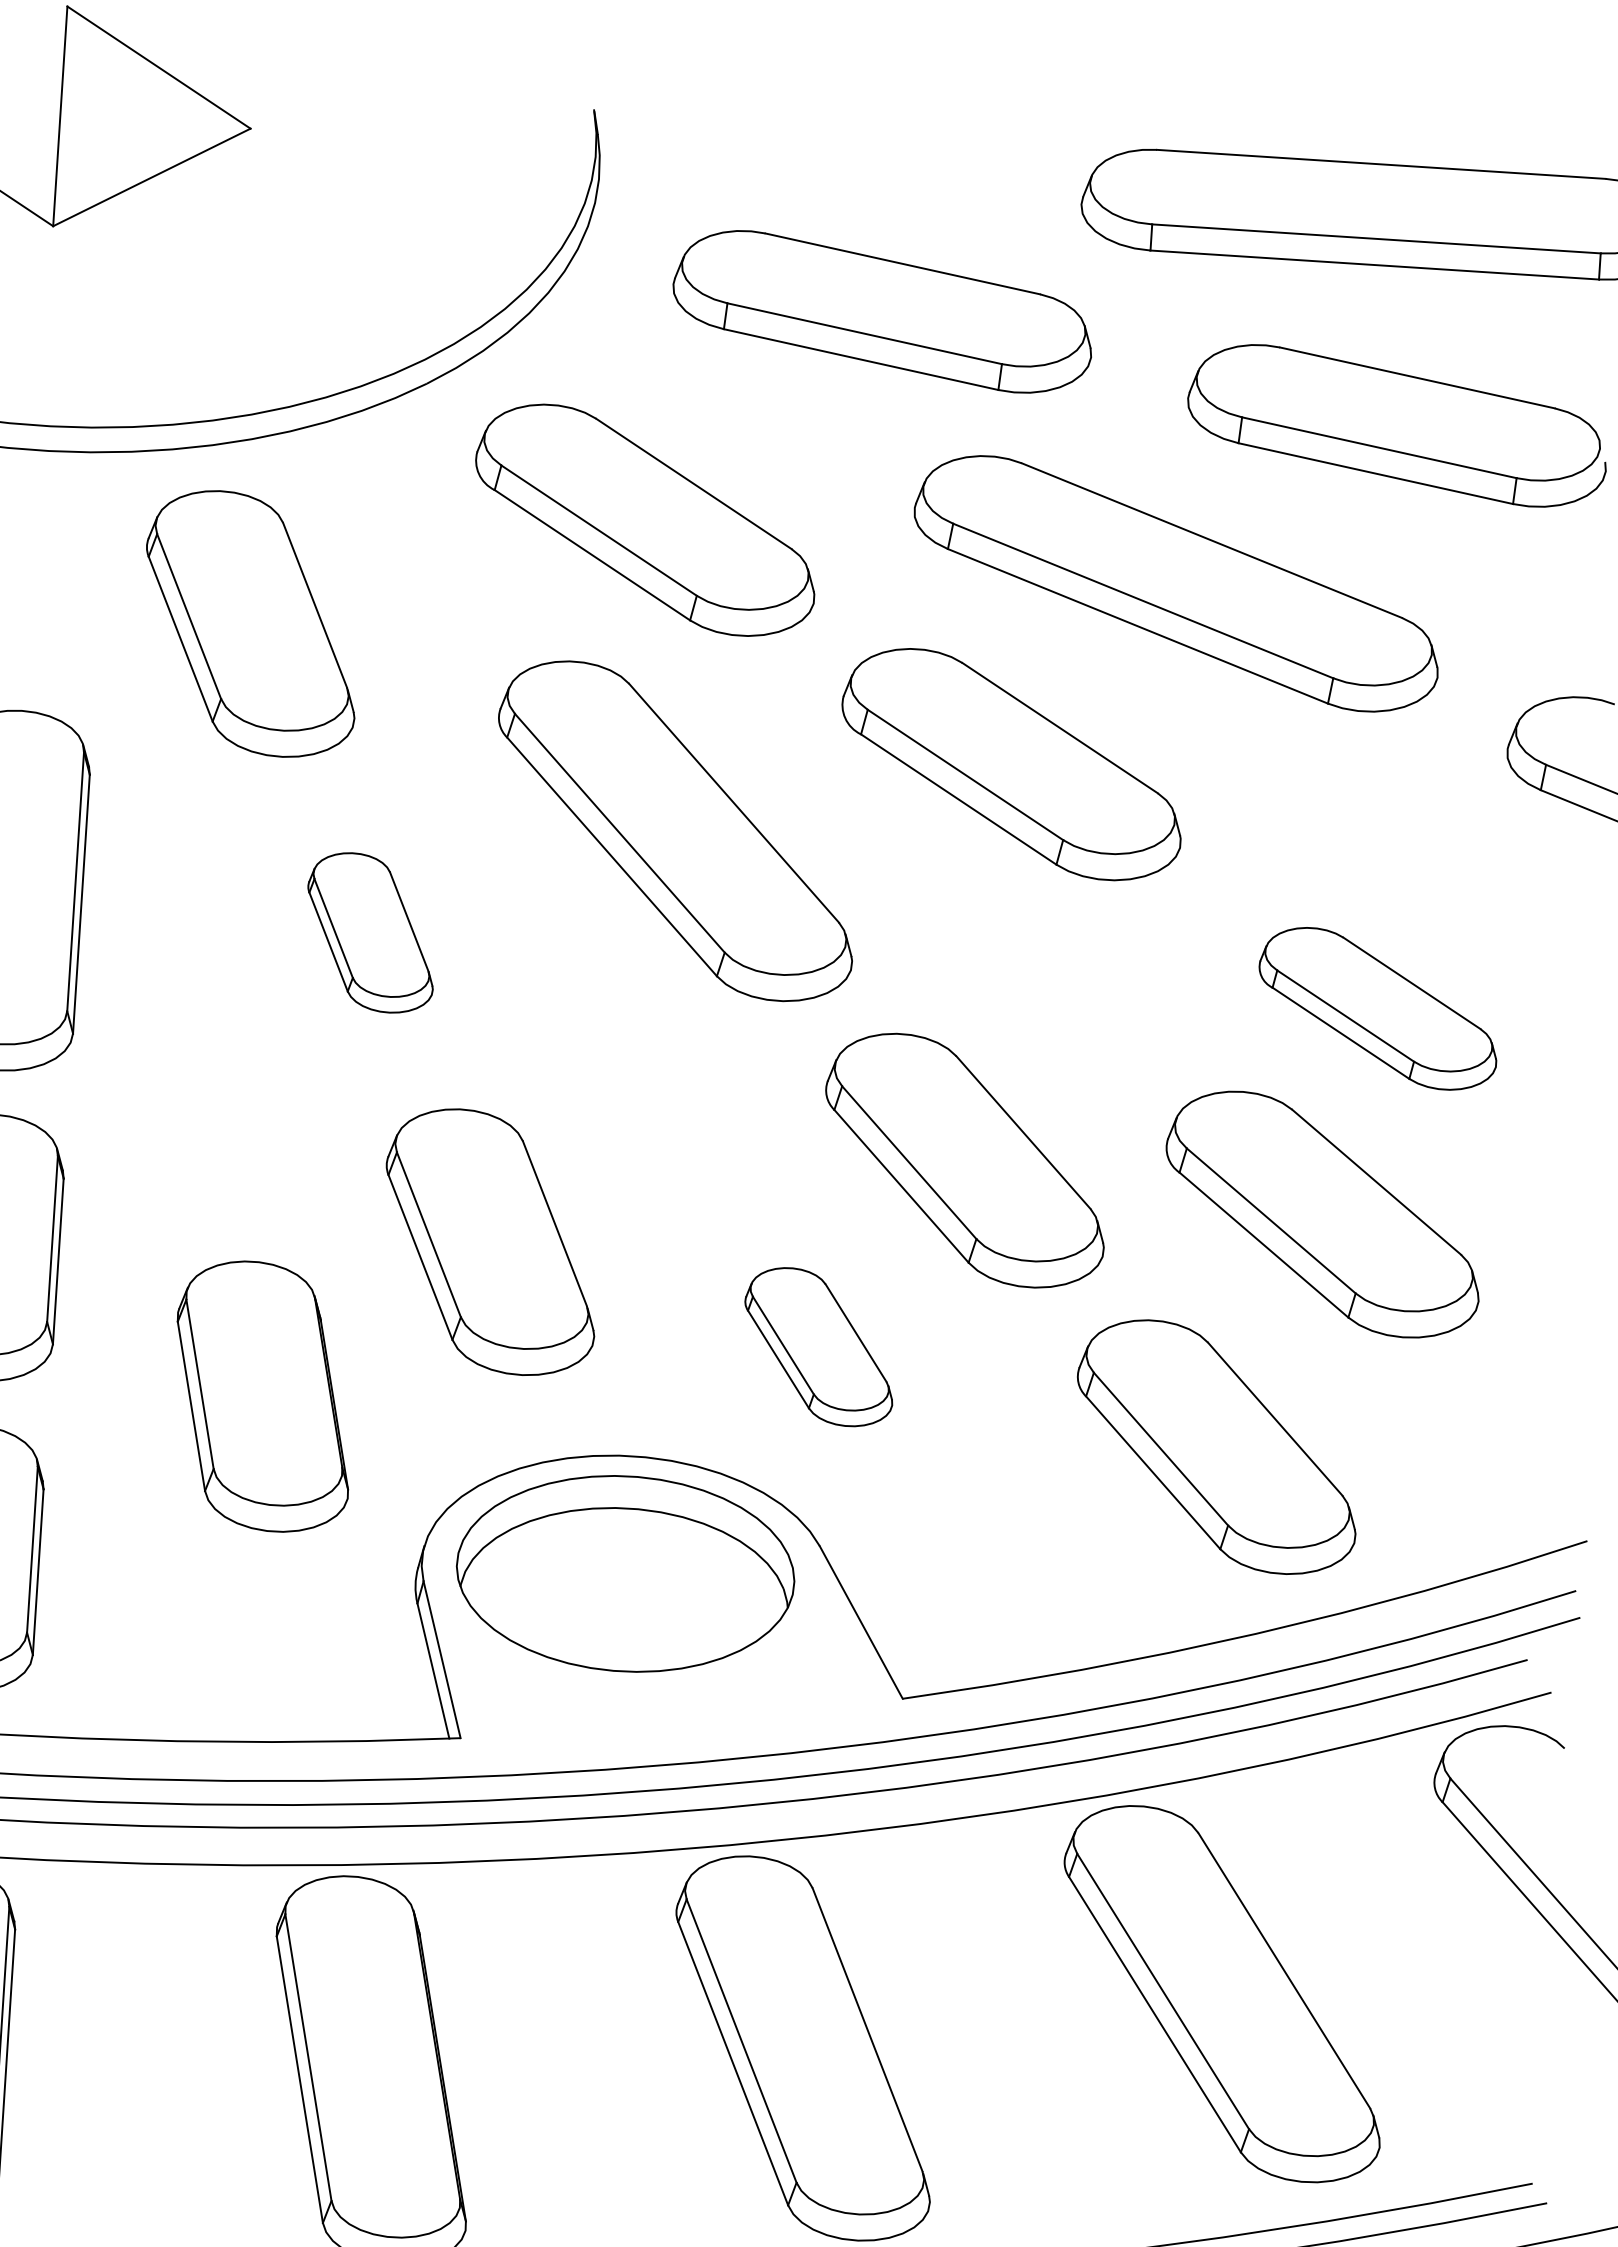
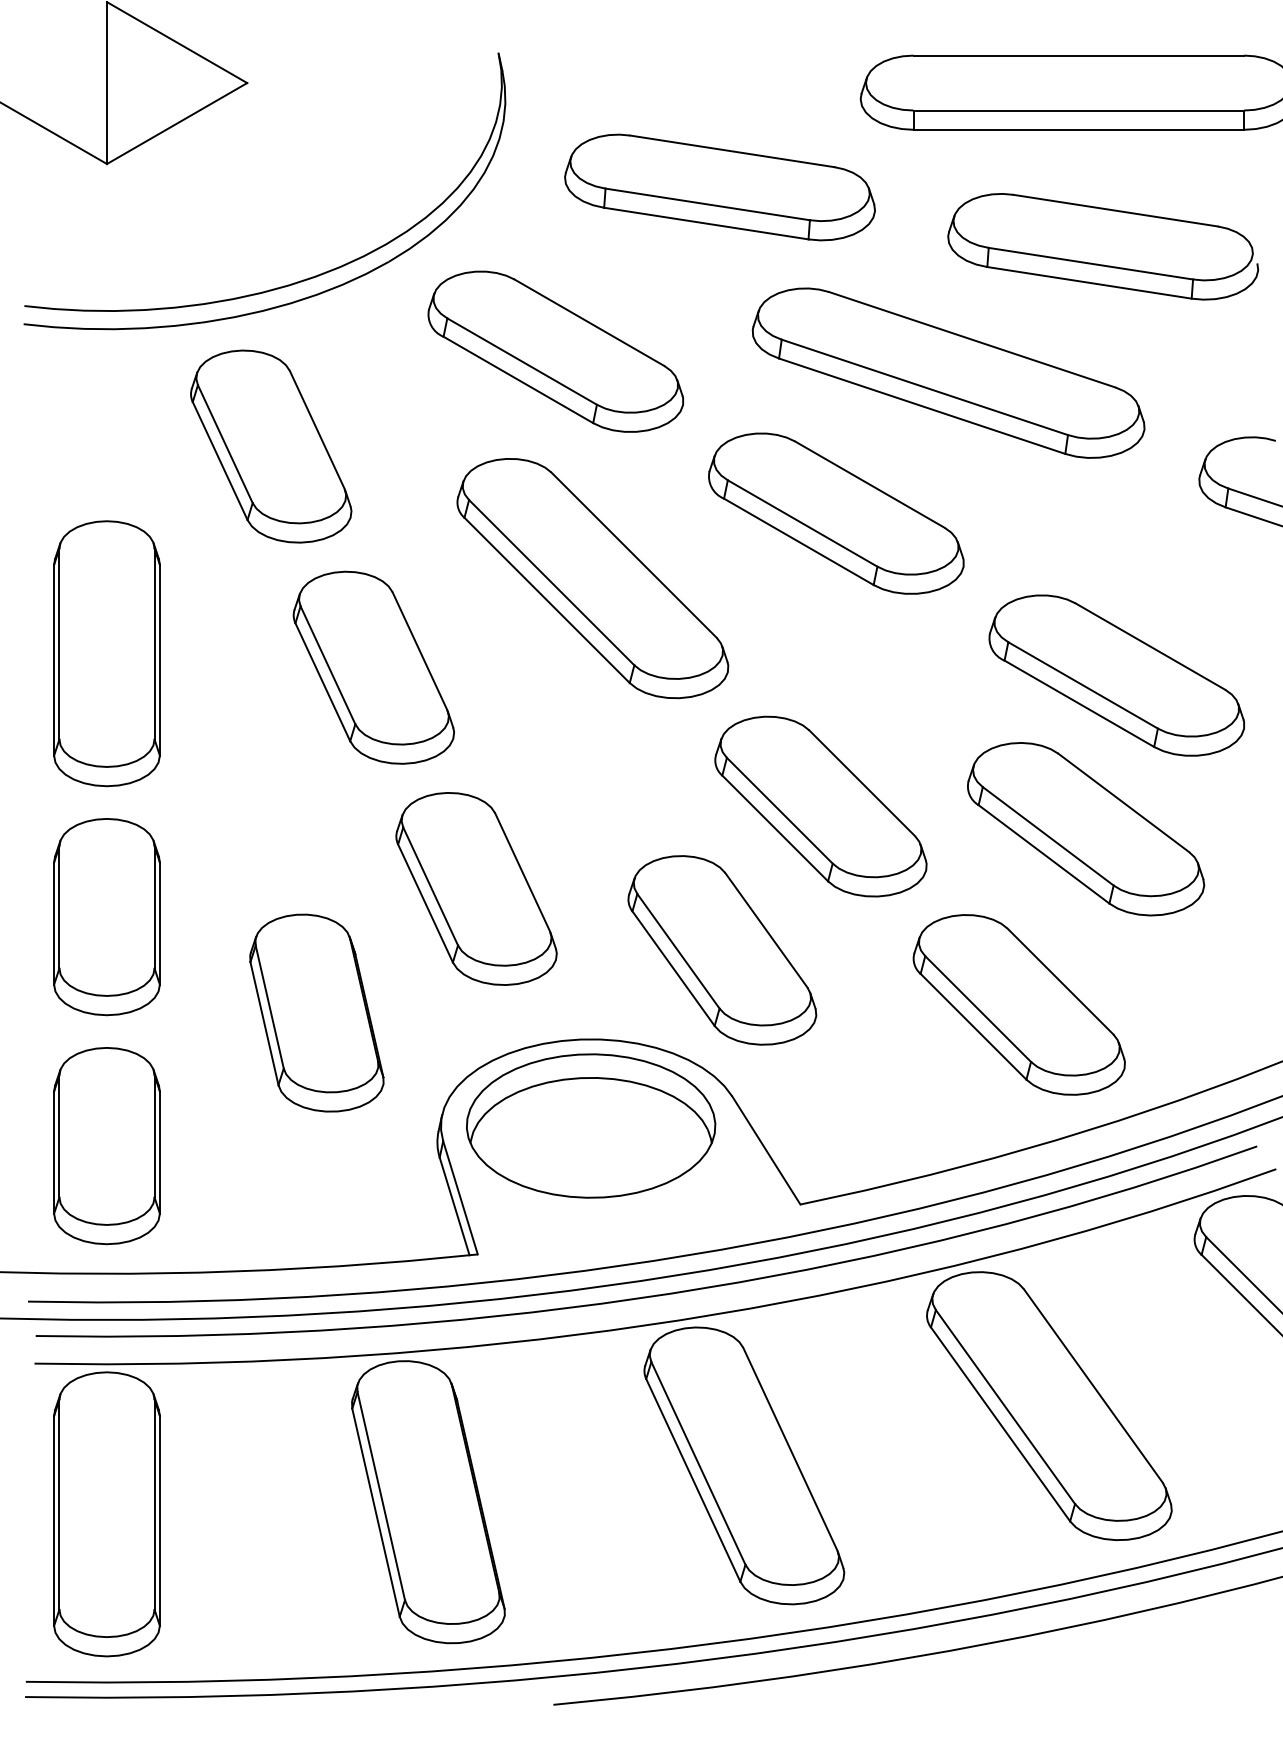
part: (370, 932) -> (373, 667), size x1.67
part: (1377, 1008) -> (1116, 675), size x1.43
part: (819, 1347) -> (722, 950), size x1.67

